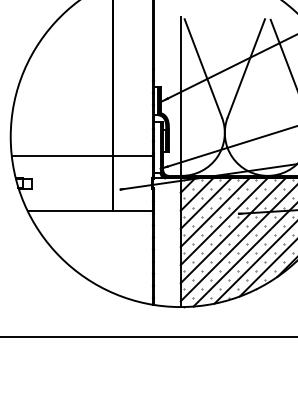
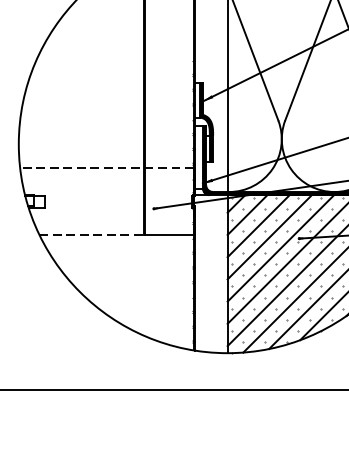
line: (82, 156) -> (106, 168), solid -> dashed
line: (70, 210) -> (92, 234), solid -> dashed

